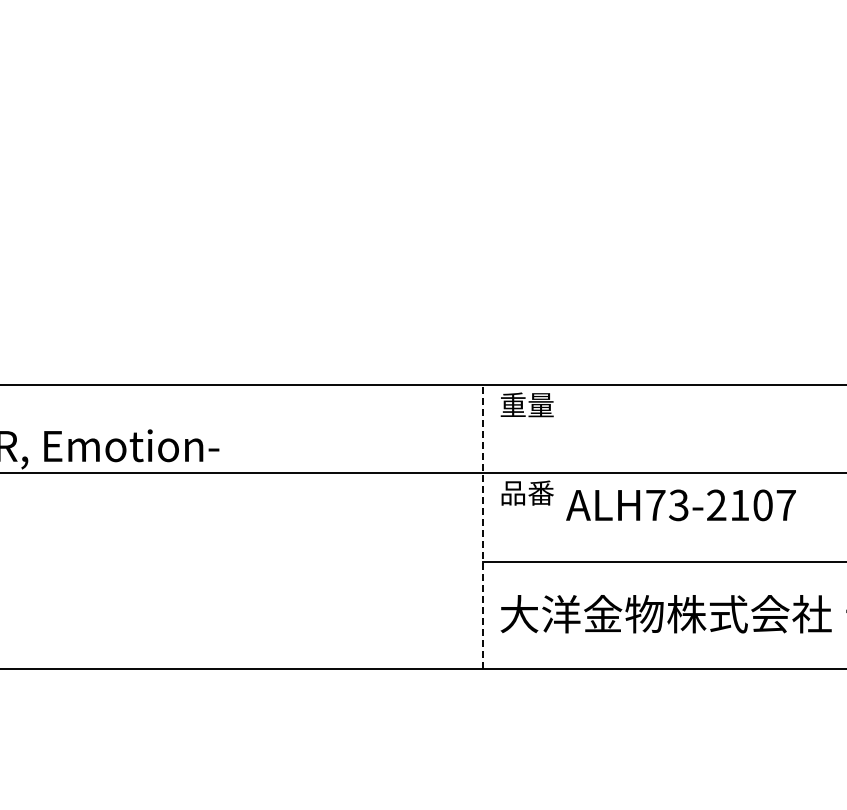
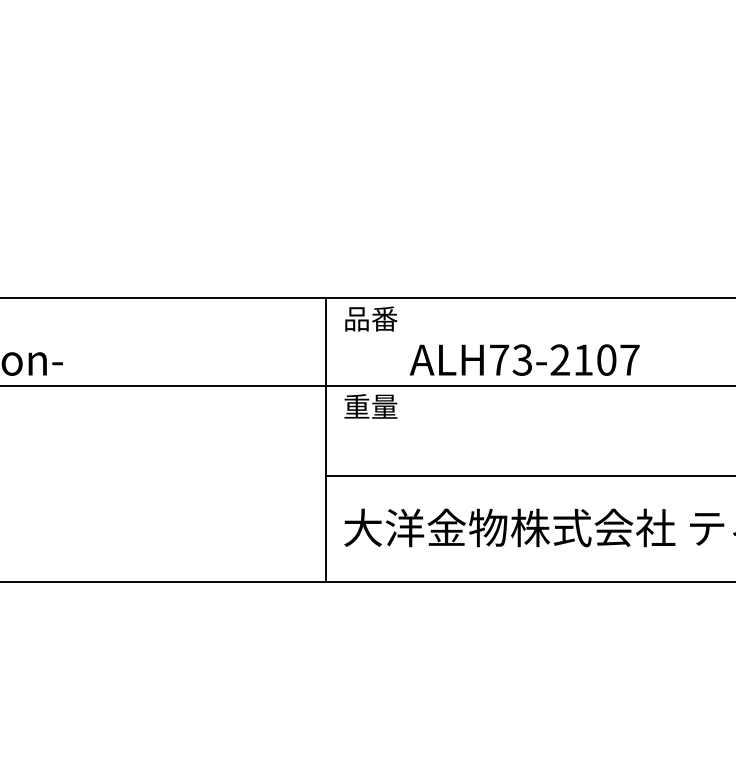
text: (526, 404) -> (370, 318), 重量 -> 品番
text: (526, 492) -> (370, 406), 品番 -> 重量
text: (680, 505) -> (524, 360), moved
line: (482, 526) -> (326, 440), dashed -> solid

